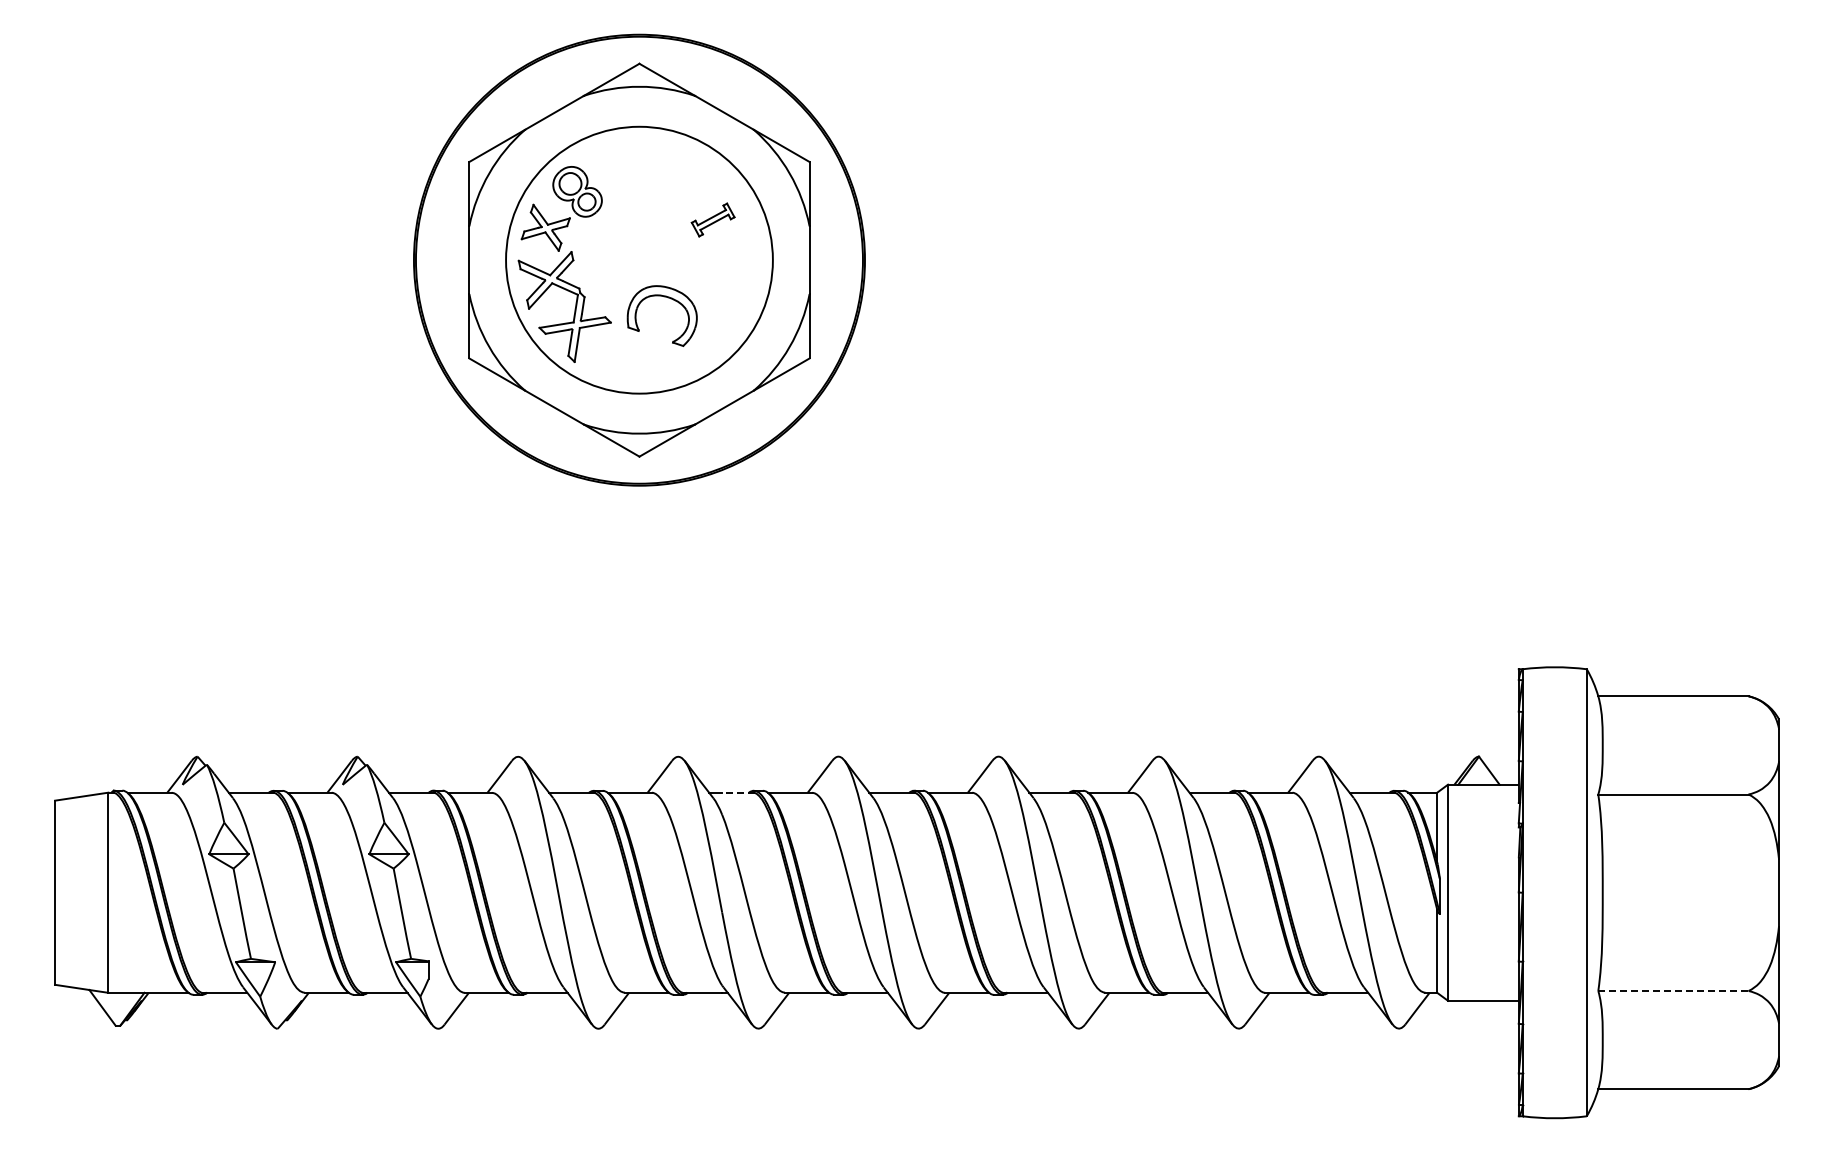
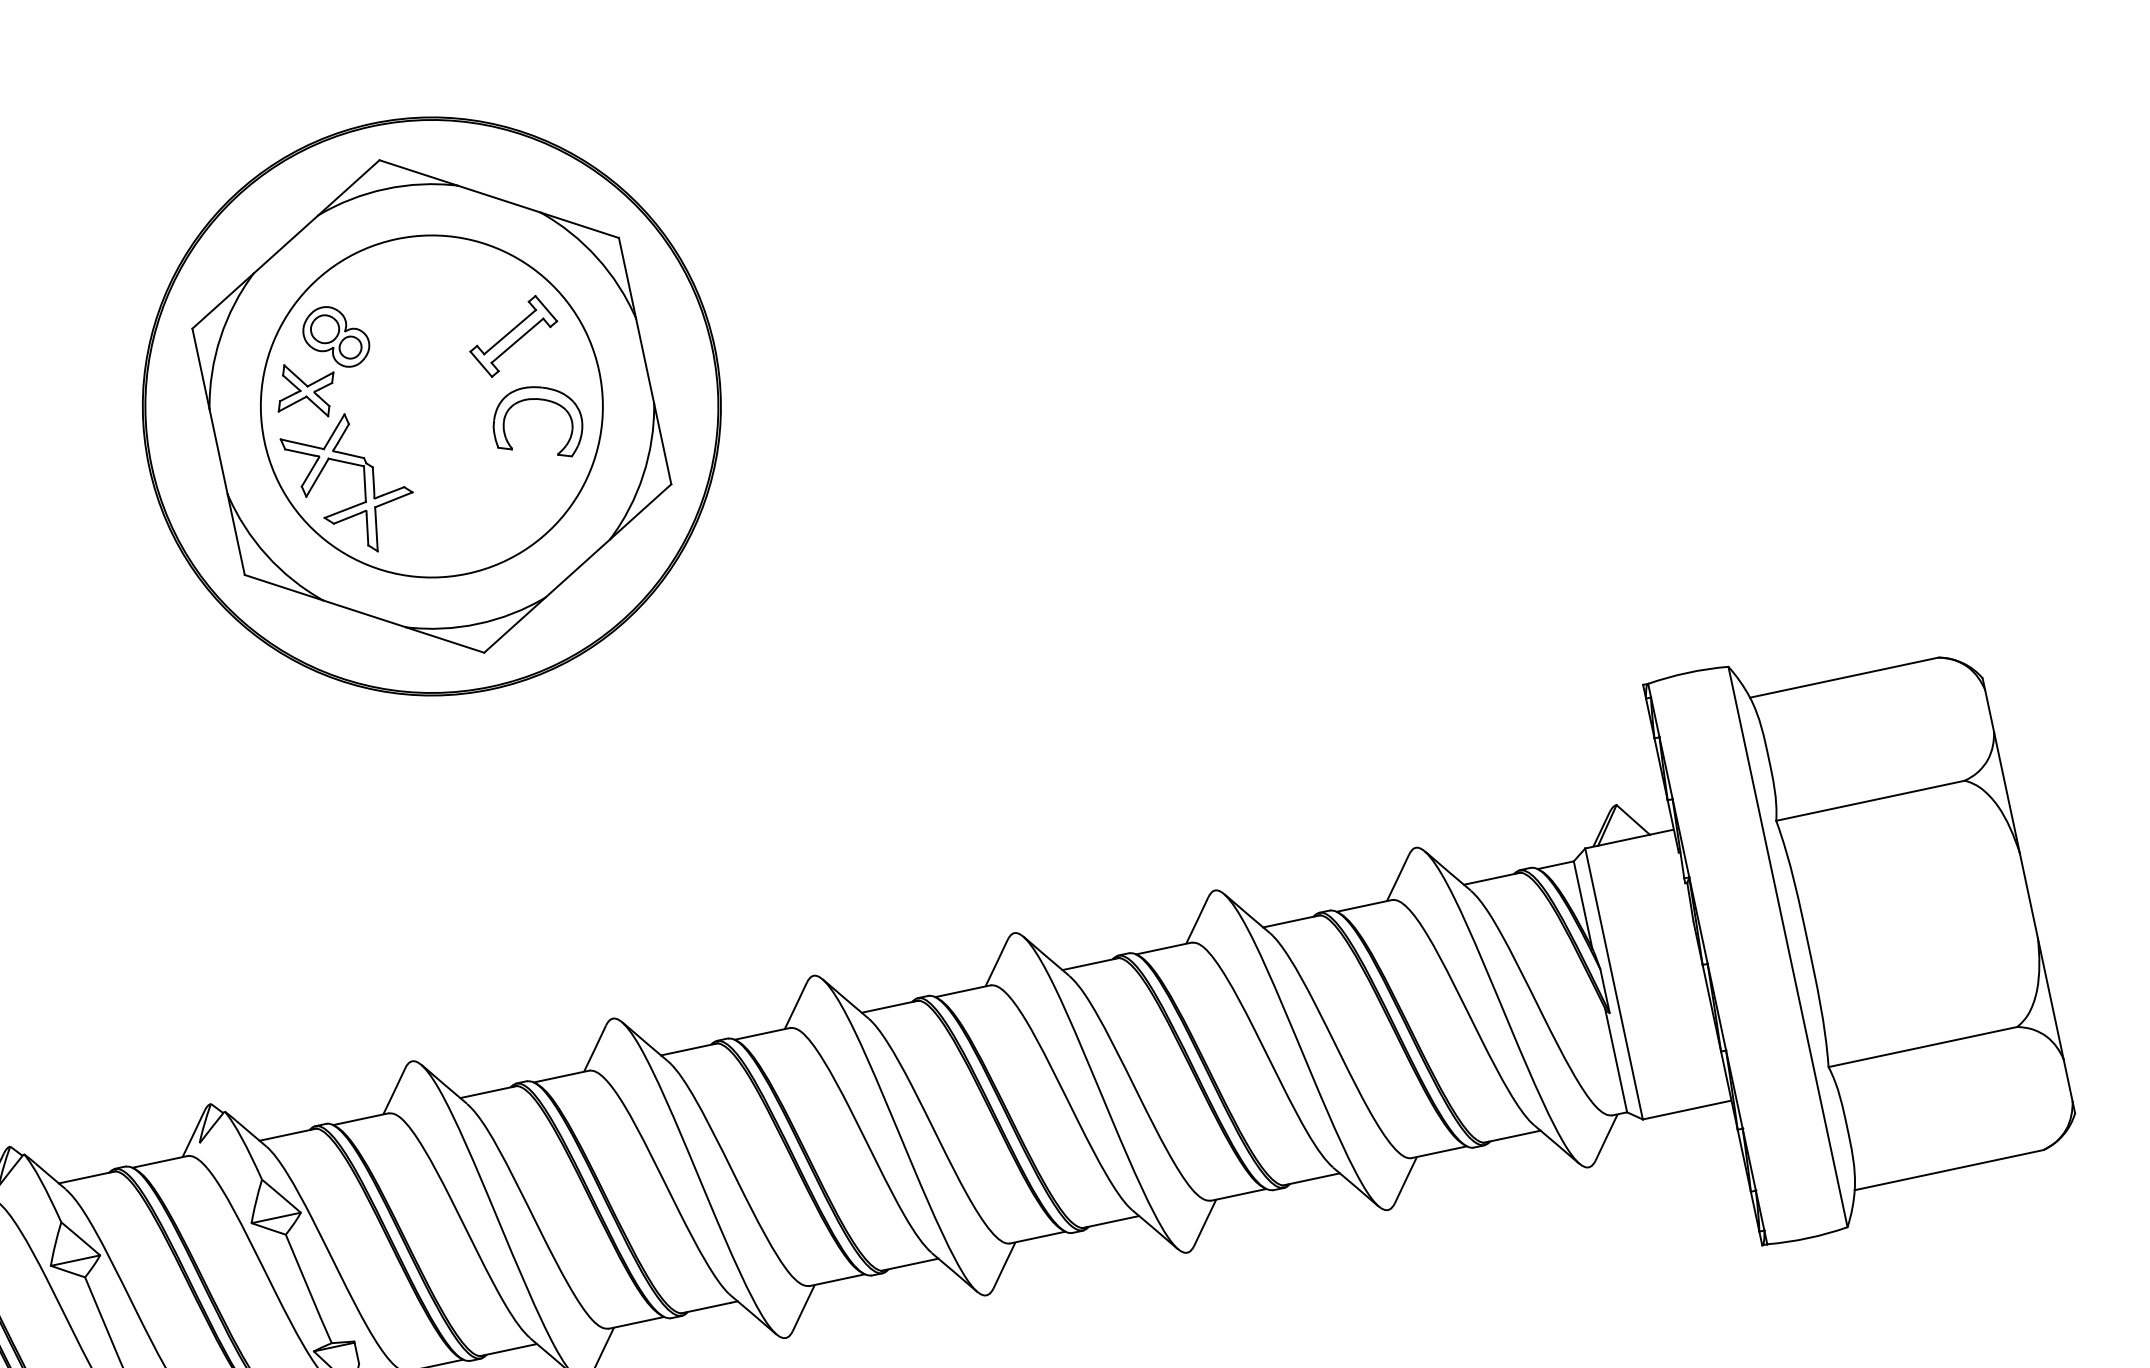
part: (712, 219) -> (512, 335), size x1.67
part: (664, 297) -> (535, 400), moved
line: (738, 792) -> (697, 1047), dashed -> solid
line: (1673, 990) -> (1922, 1046), dashed -> solid

